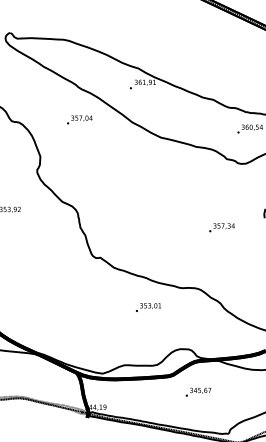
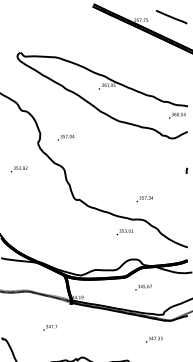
text: (78, 119) -> (65, 137), moved
text: (221, 226) -> (144, 198), moved
text: (147, 307) -> (124, 232), moved

